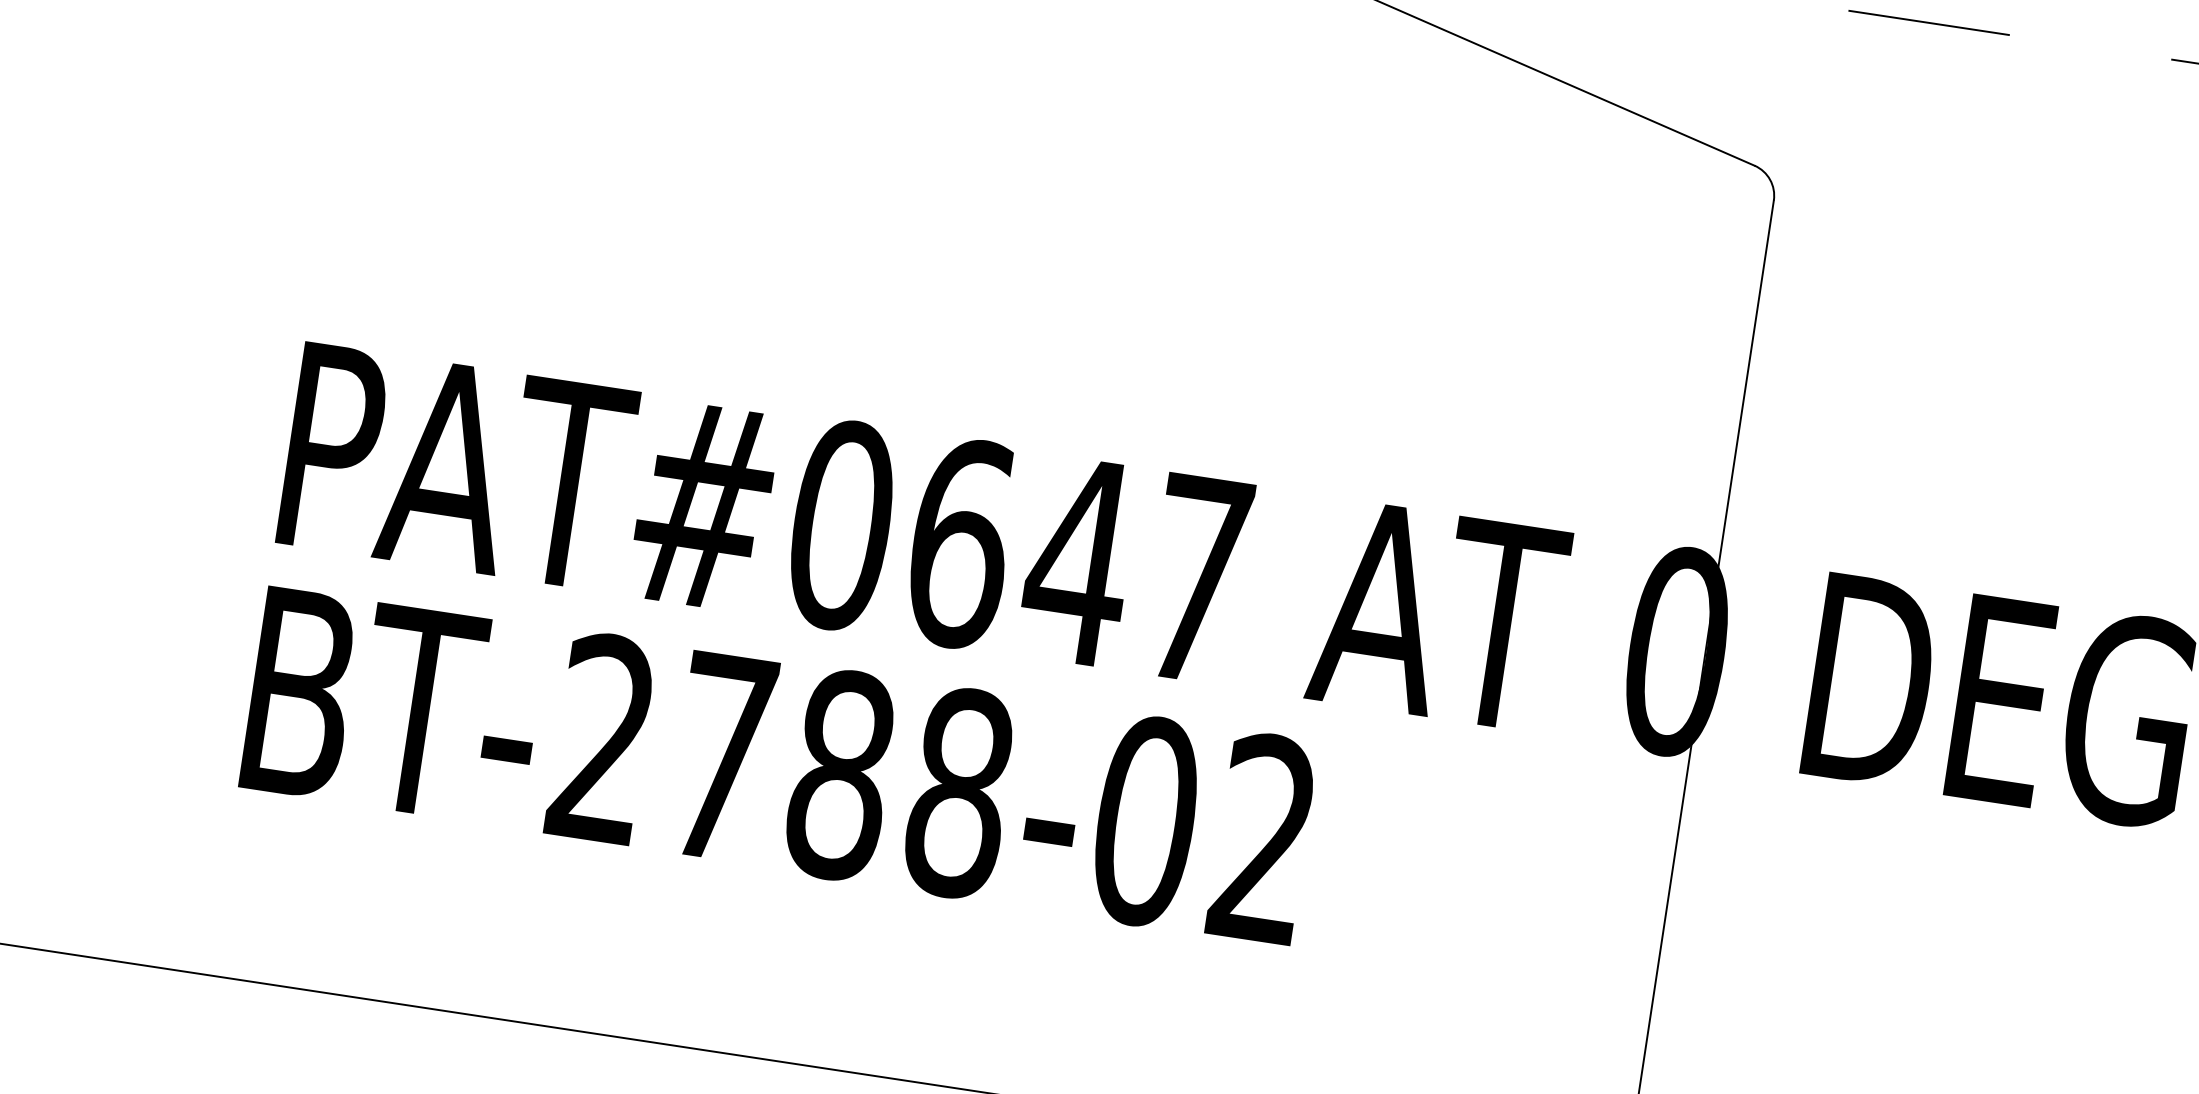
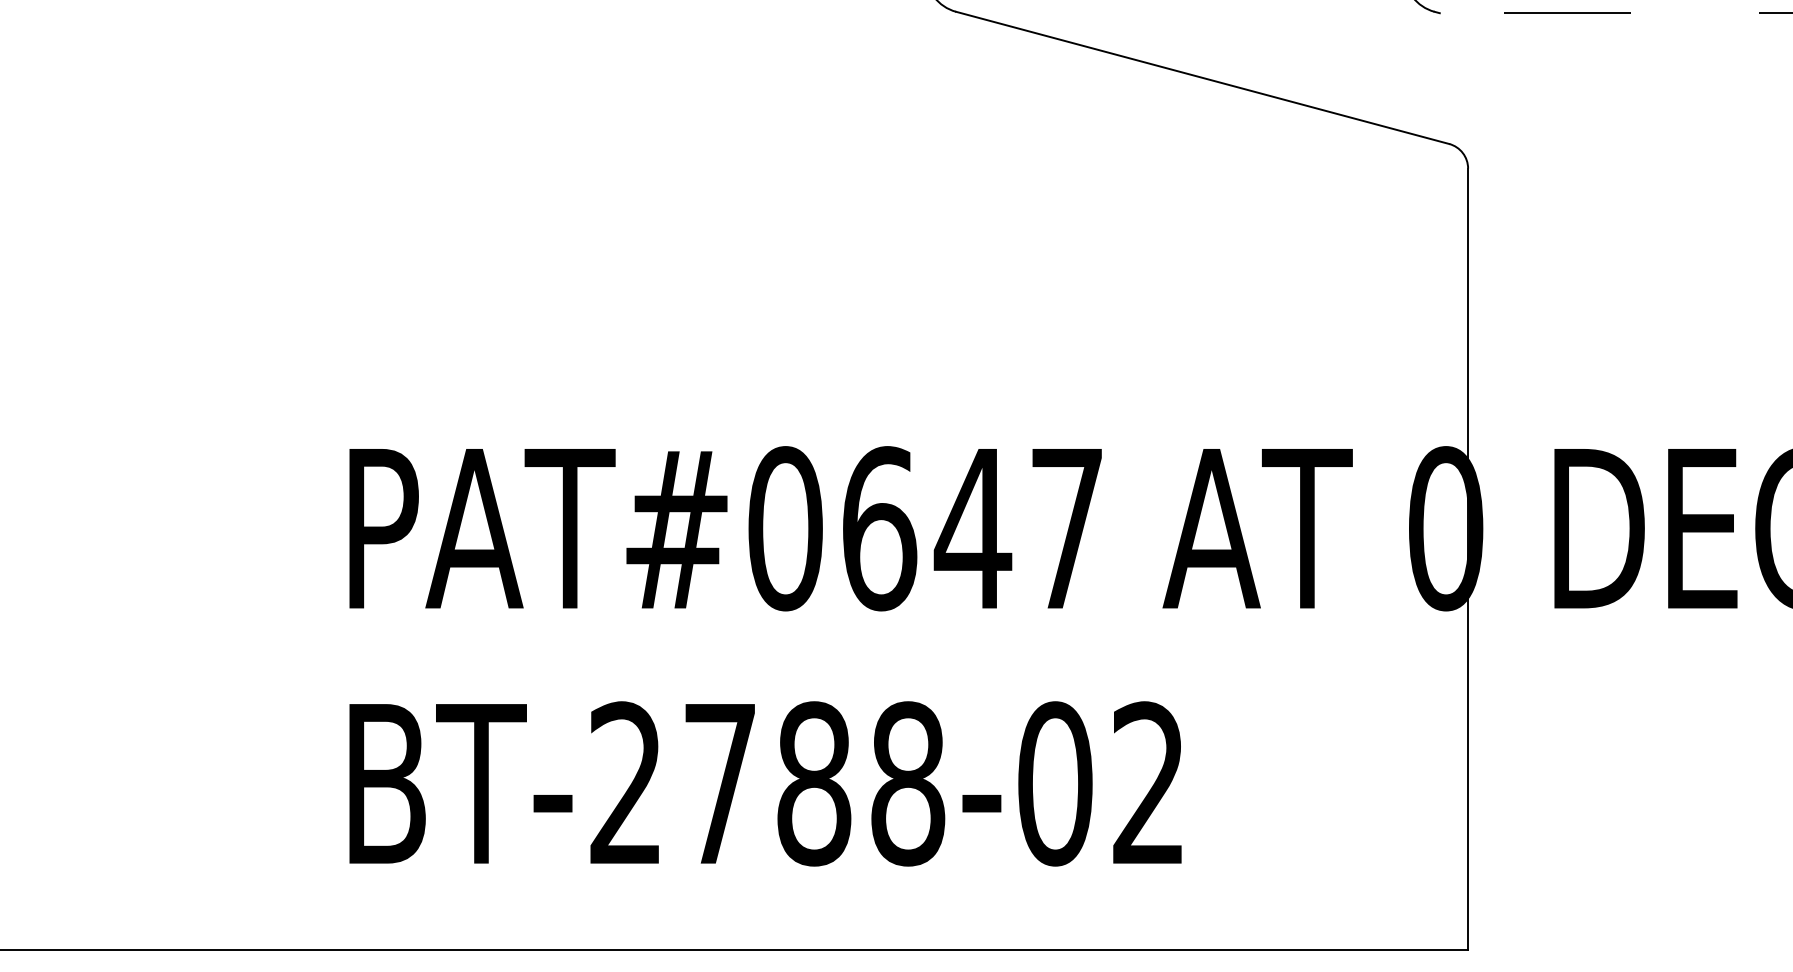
text: (779, 765) -> (765, 783), moved

